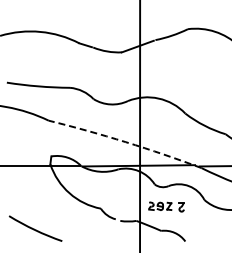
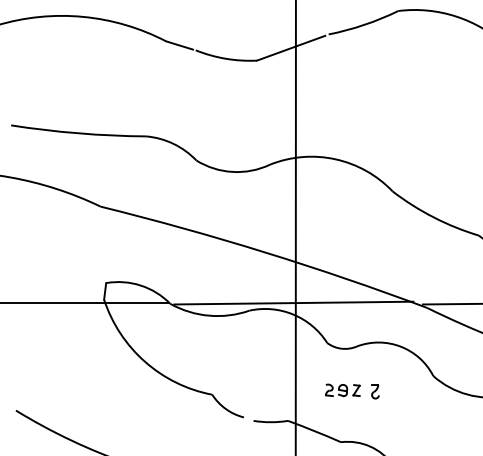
arc: (125, 142) -> (264, 253), dashed -> solid
part: (166, 207) -> (352, 392), size x0.71

